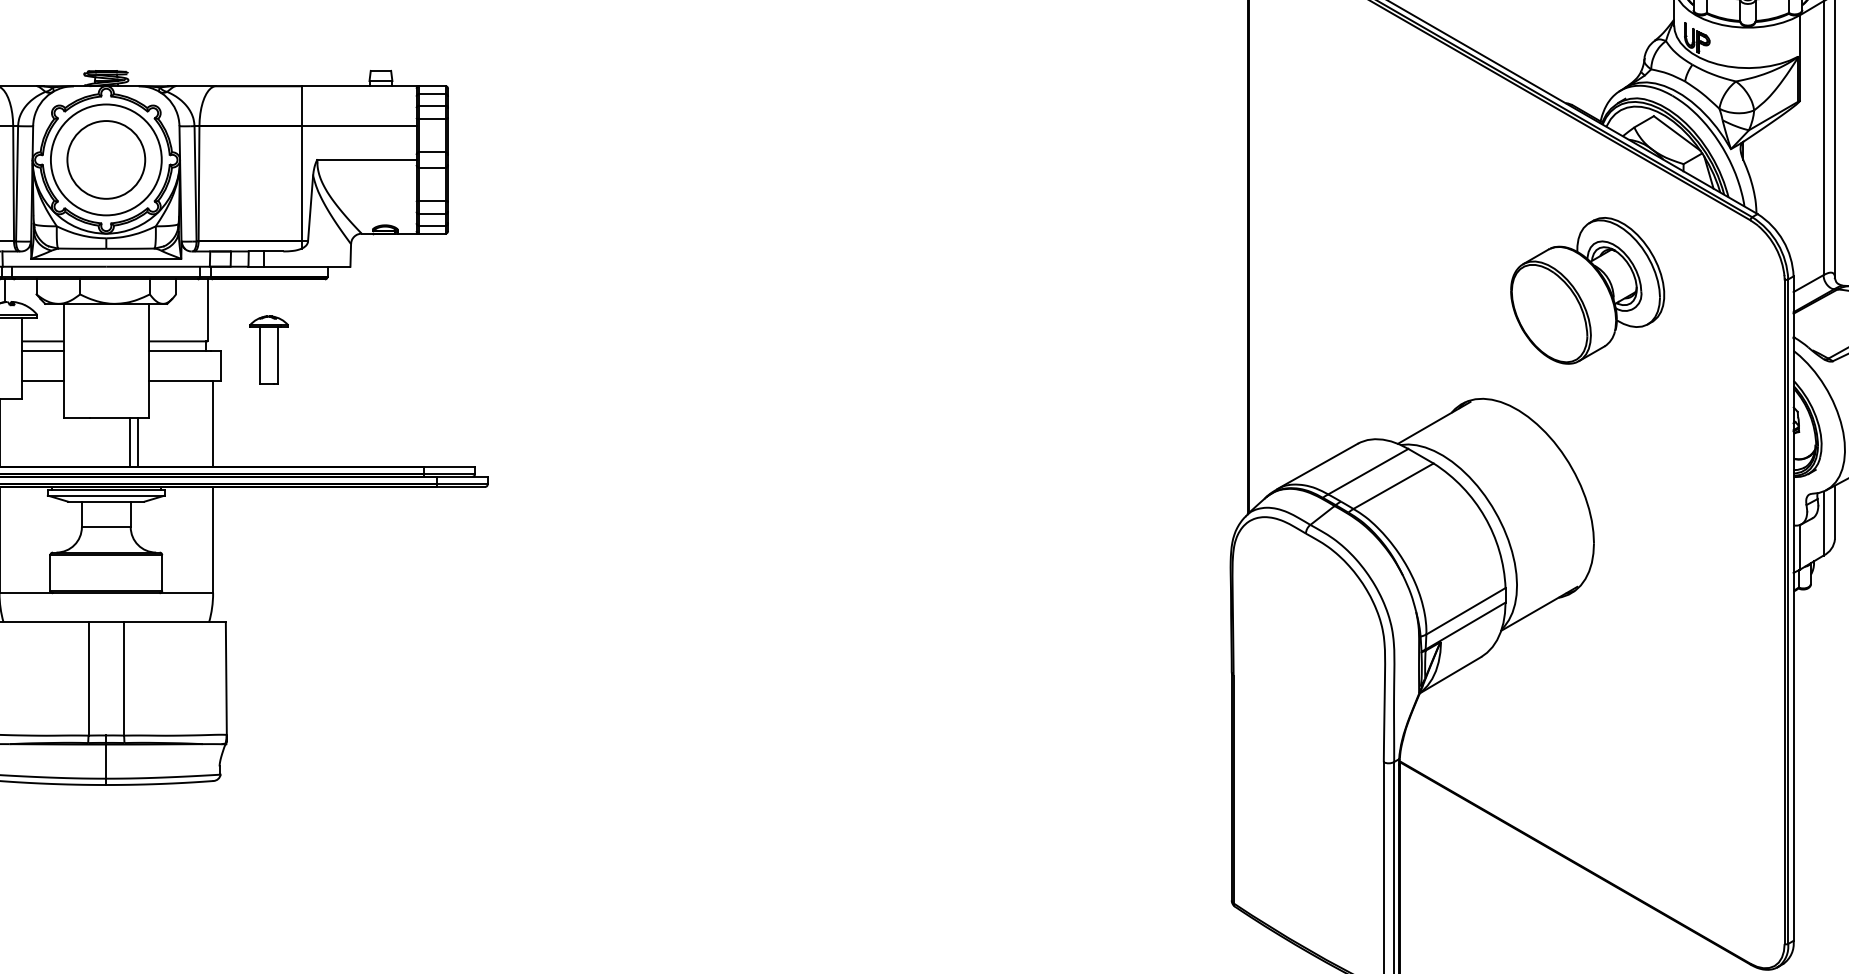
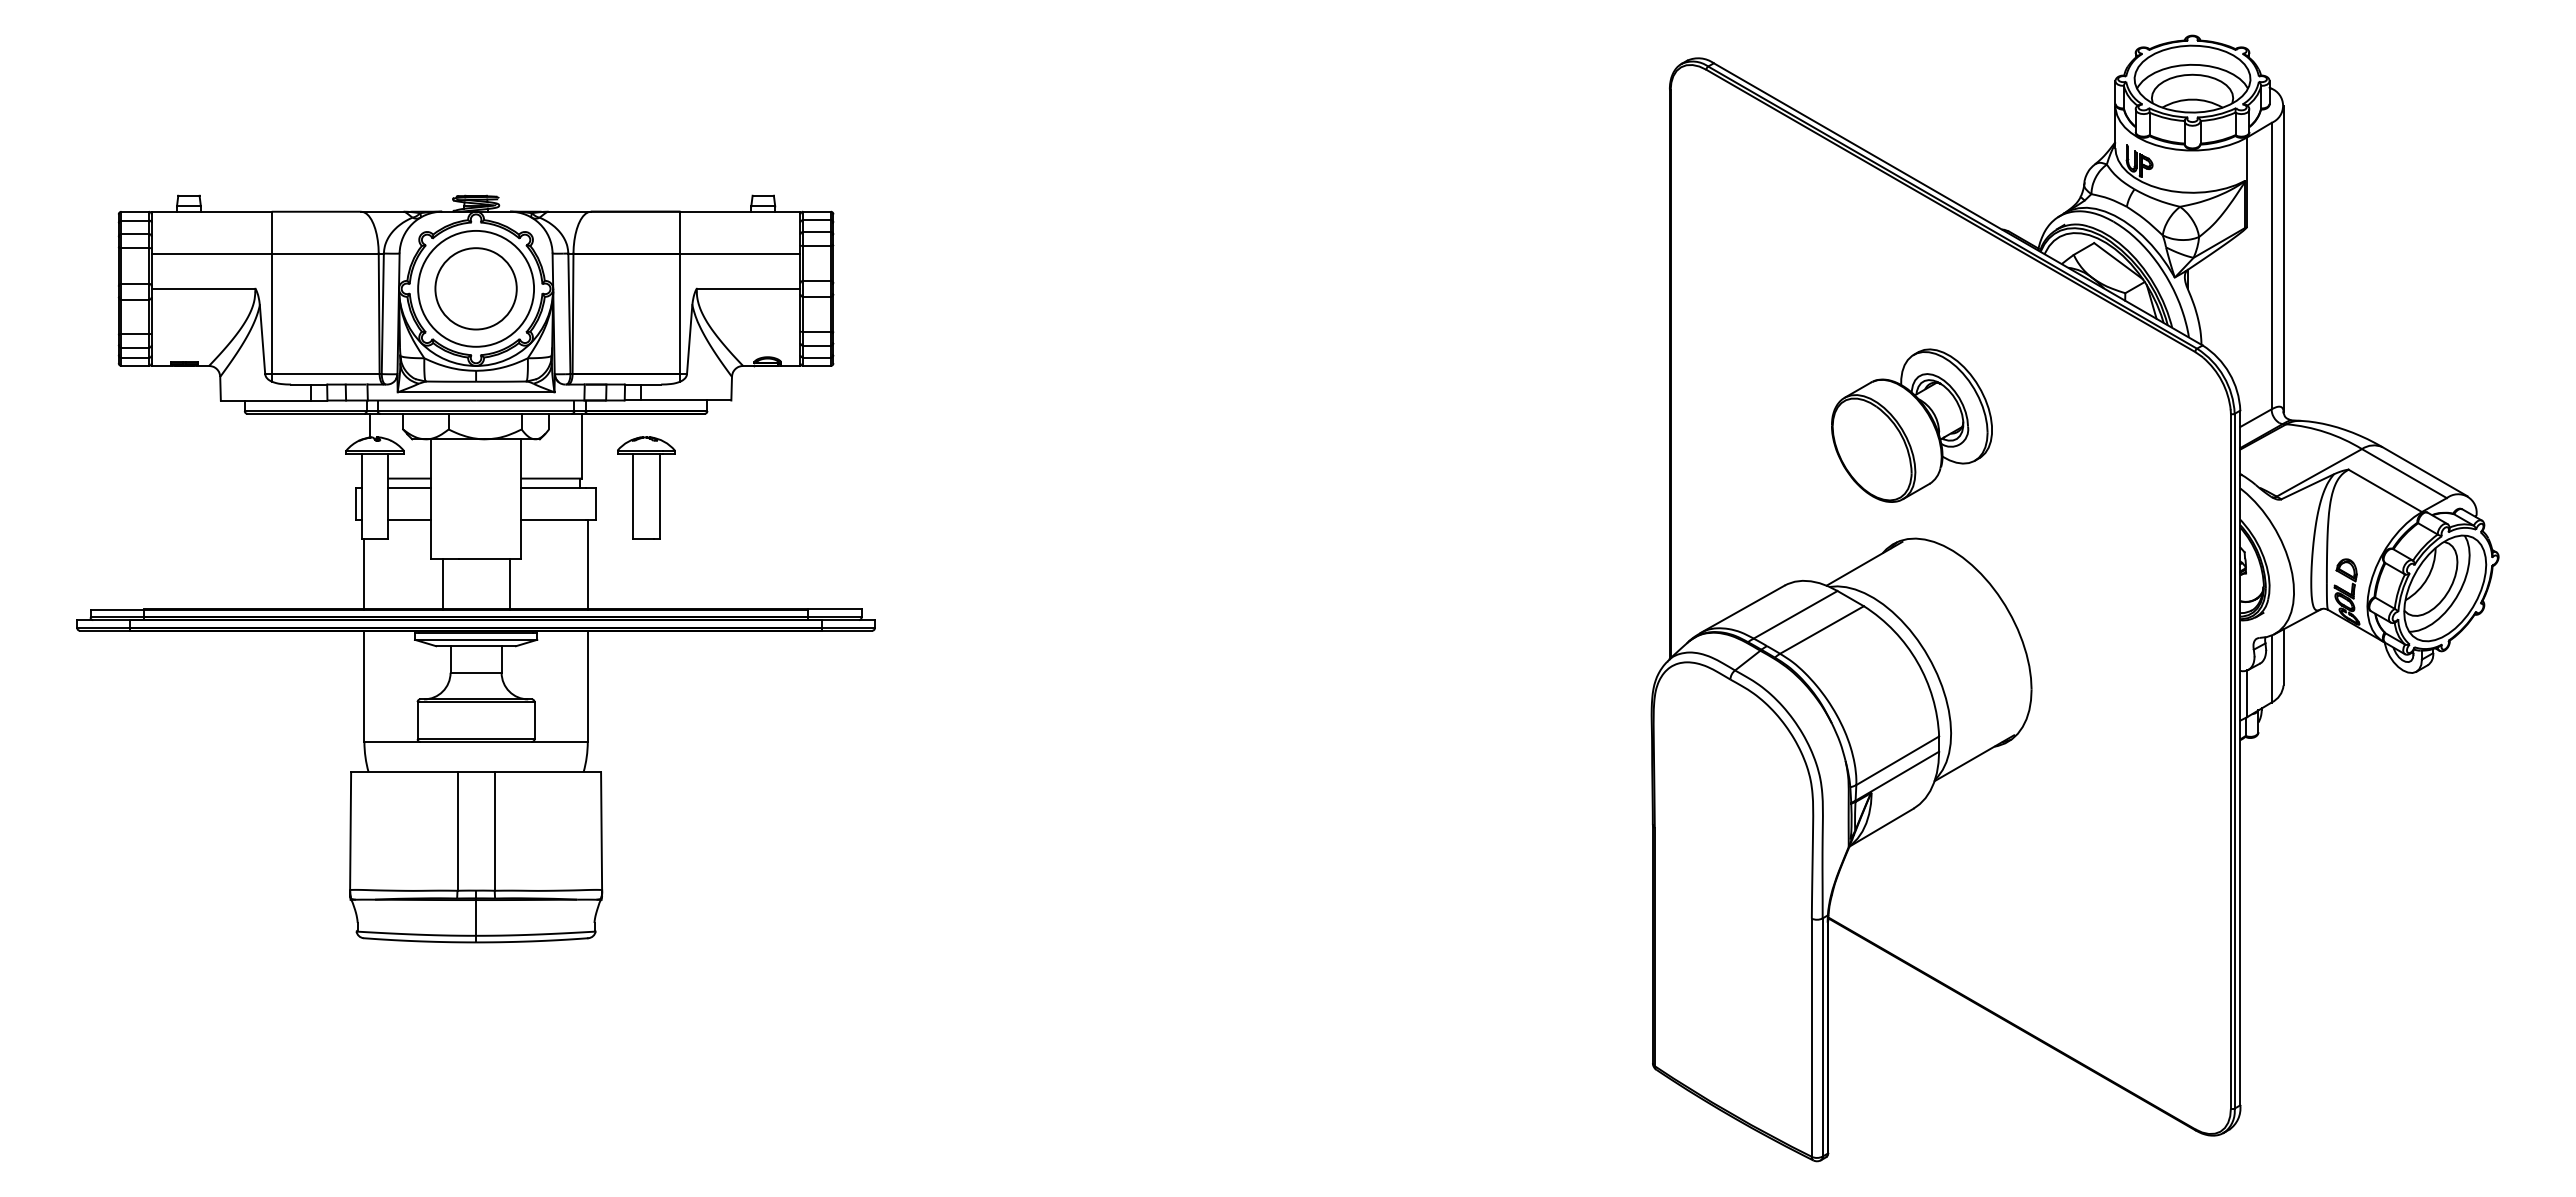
part: (1587, 290) -> (1911, 425), moved
part: (269, 349) -> (646, 487), size x1.43
line: (129, 442) -> (442, 584), moved

